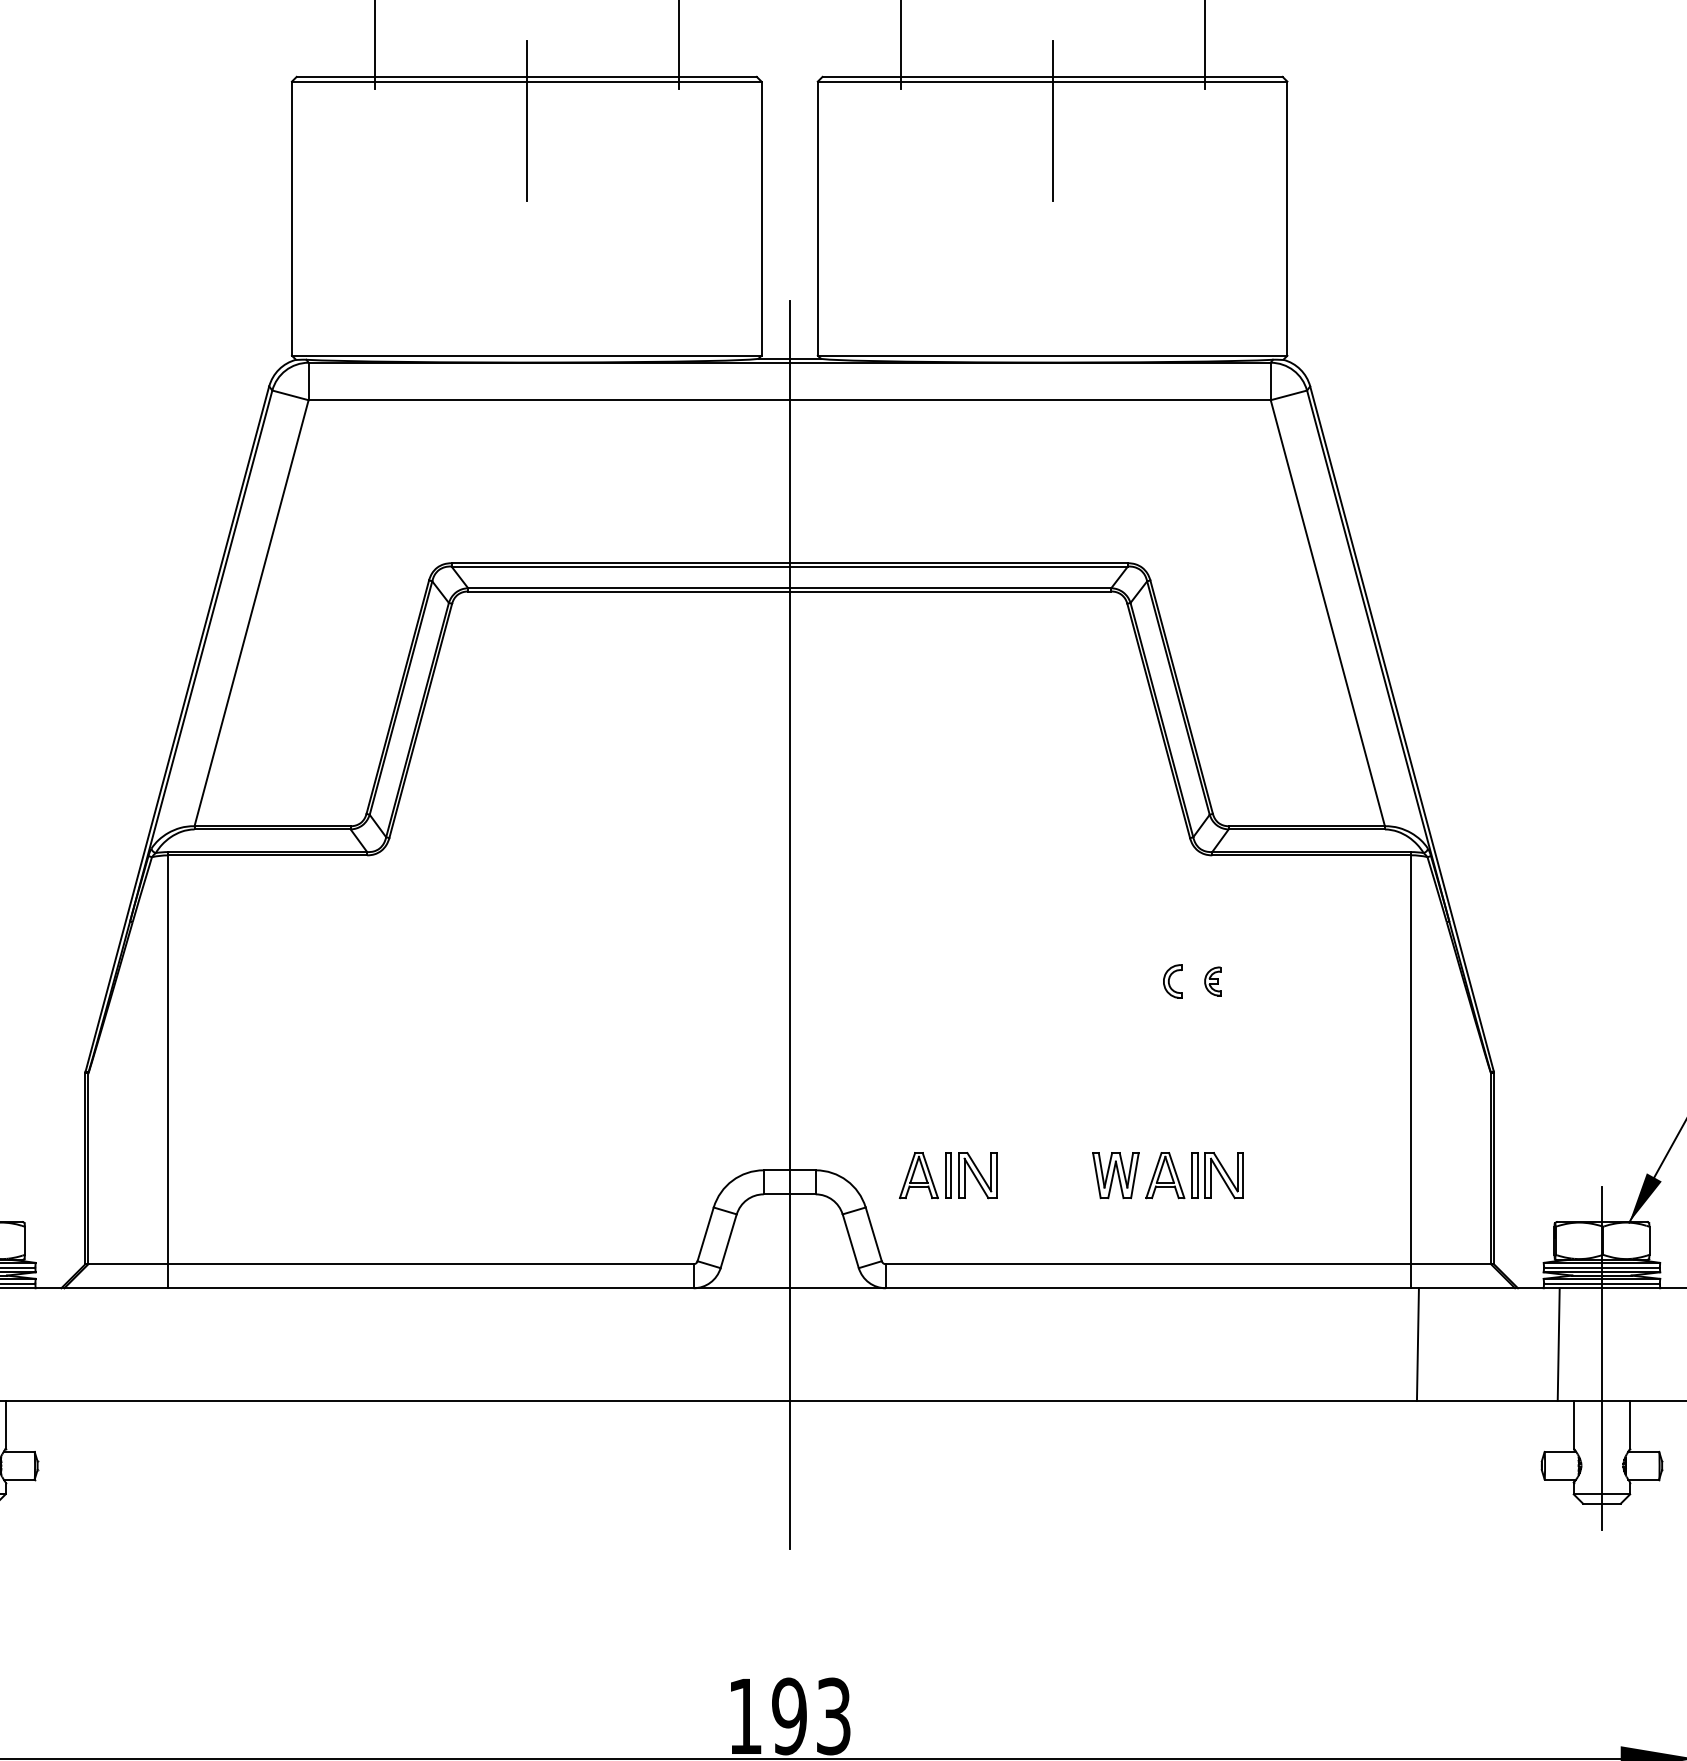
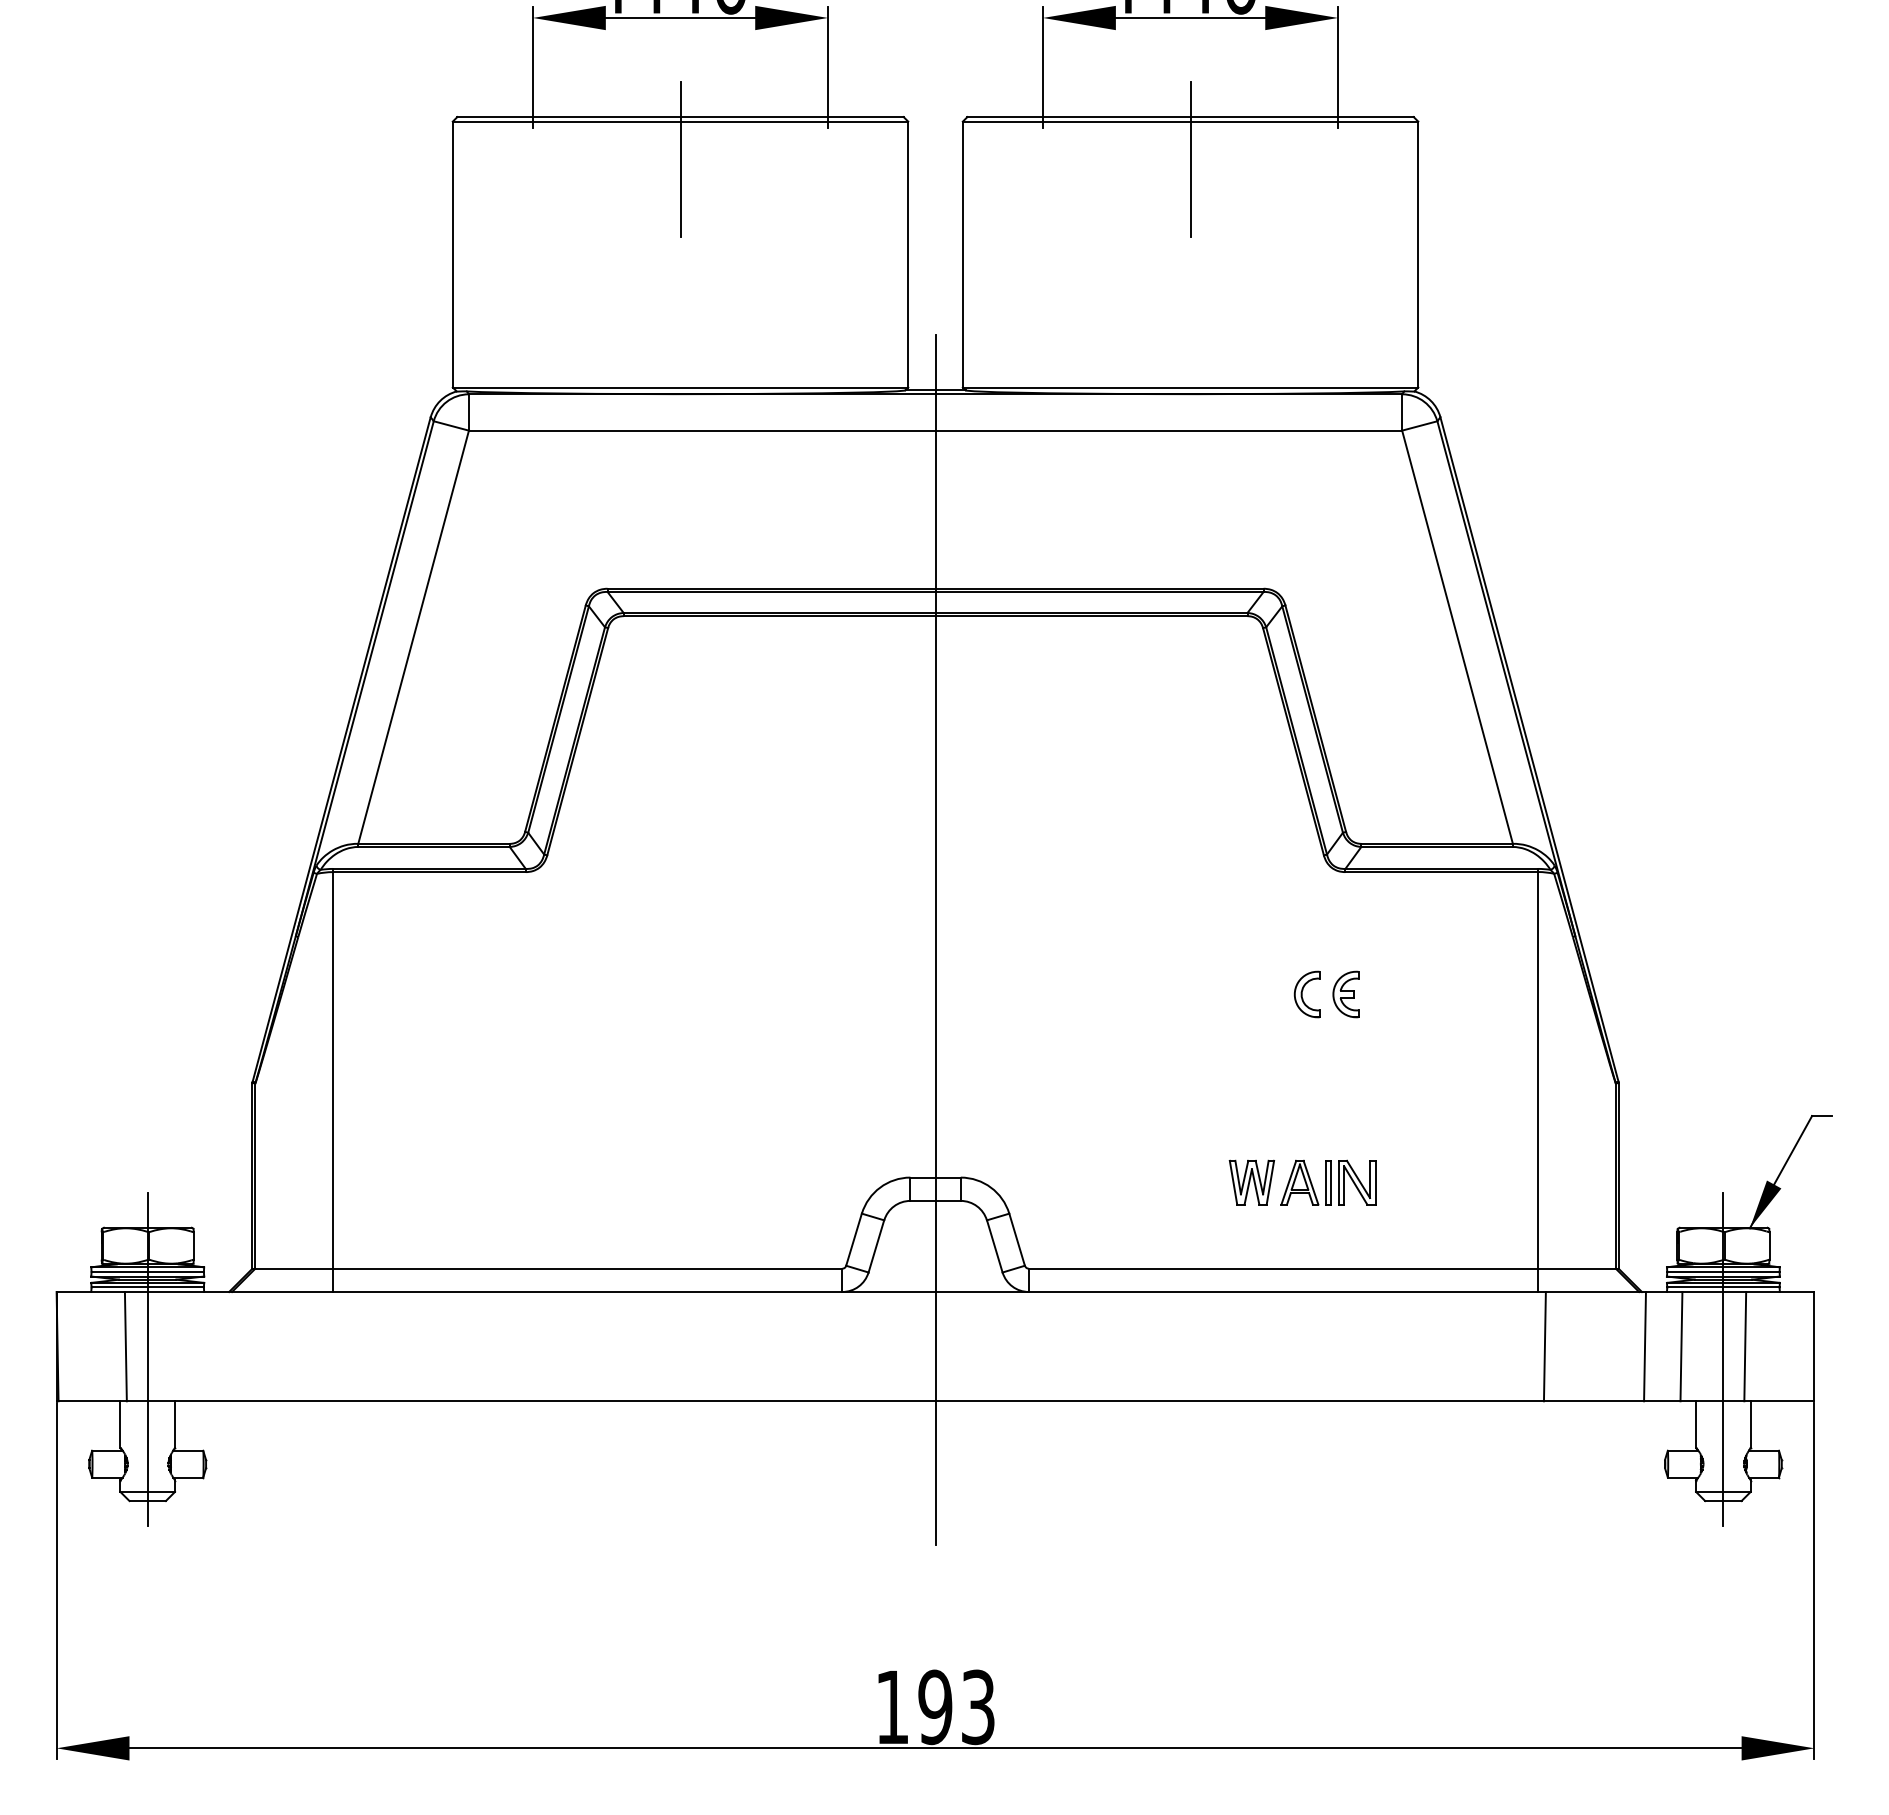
part: (1172, 981) -> (1306, 994), size x1.43
part: (1212, 981) -> (1345, 994), size x1.67
part: (948, 1175) -> (1089, 1182), removed
line: (1520, 1344) -> (1644, 1346), added
line: (1624, 1344) -> (1745, 1346), added

